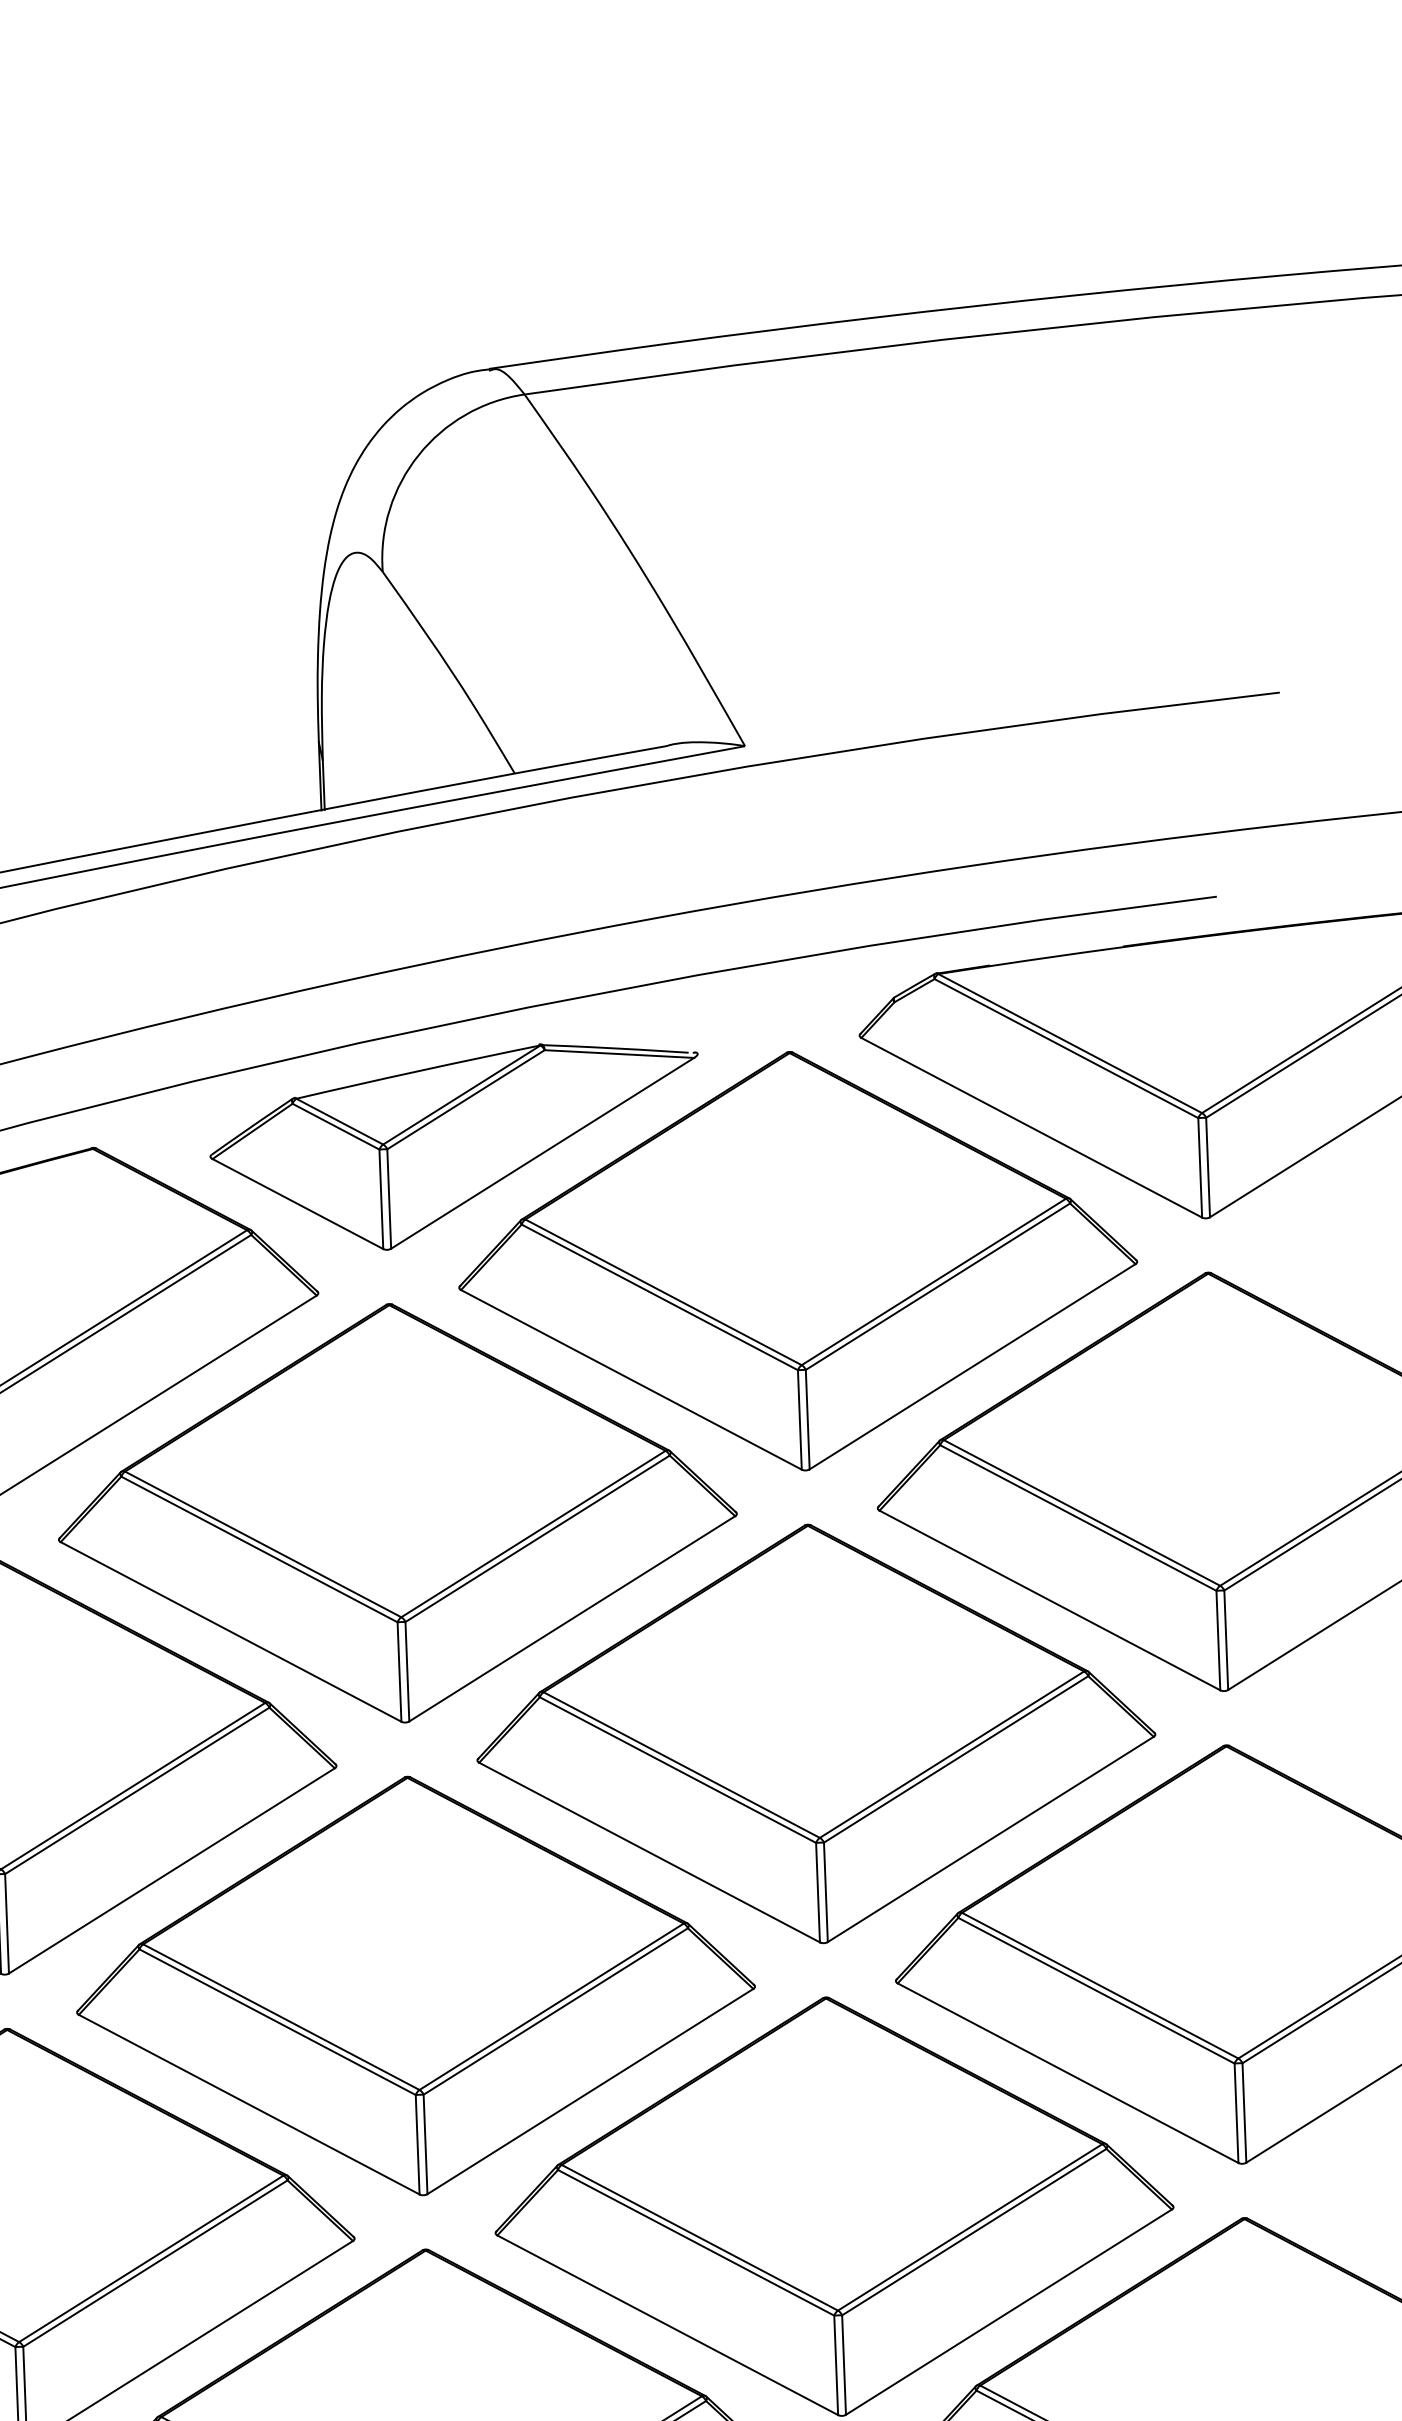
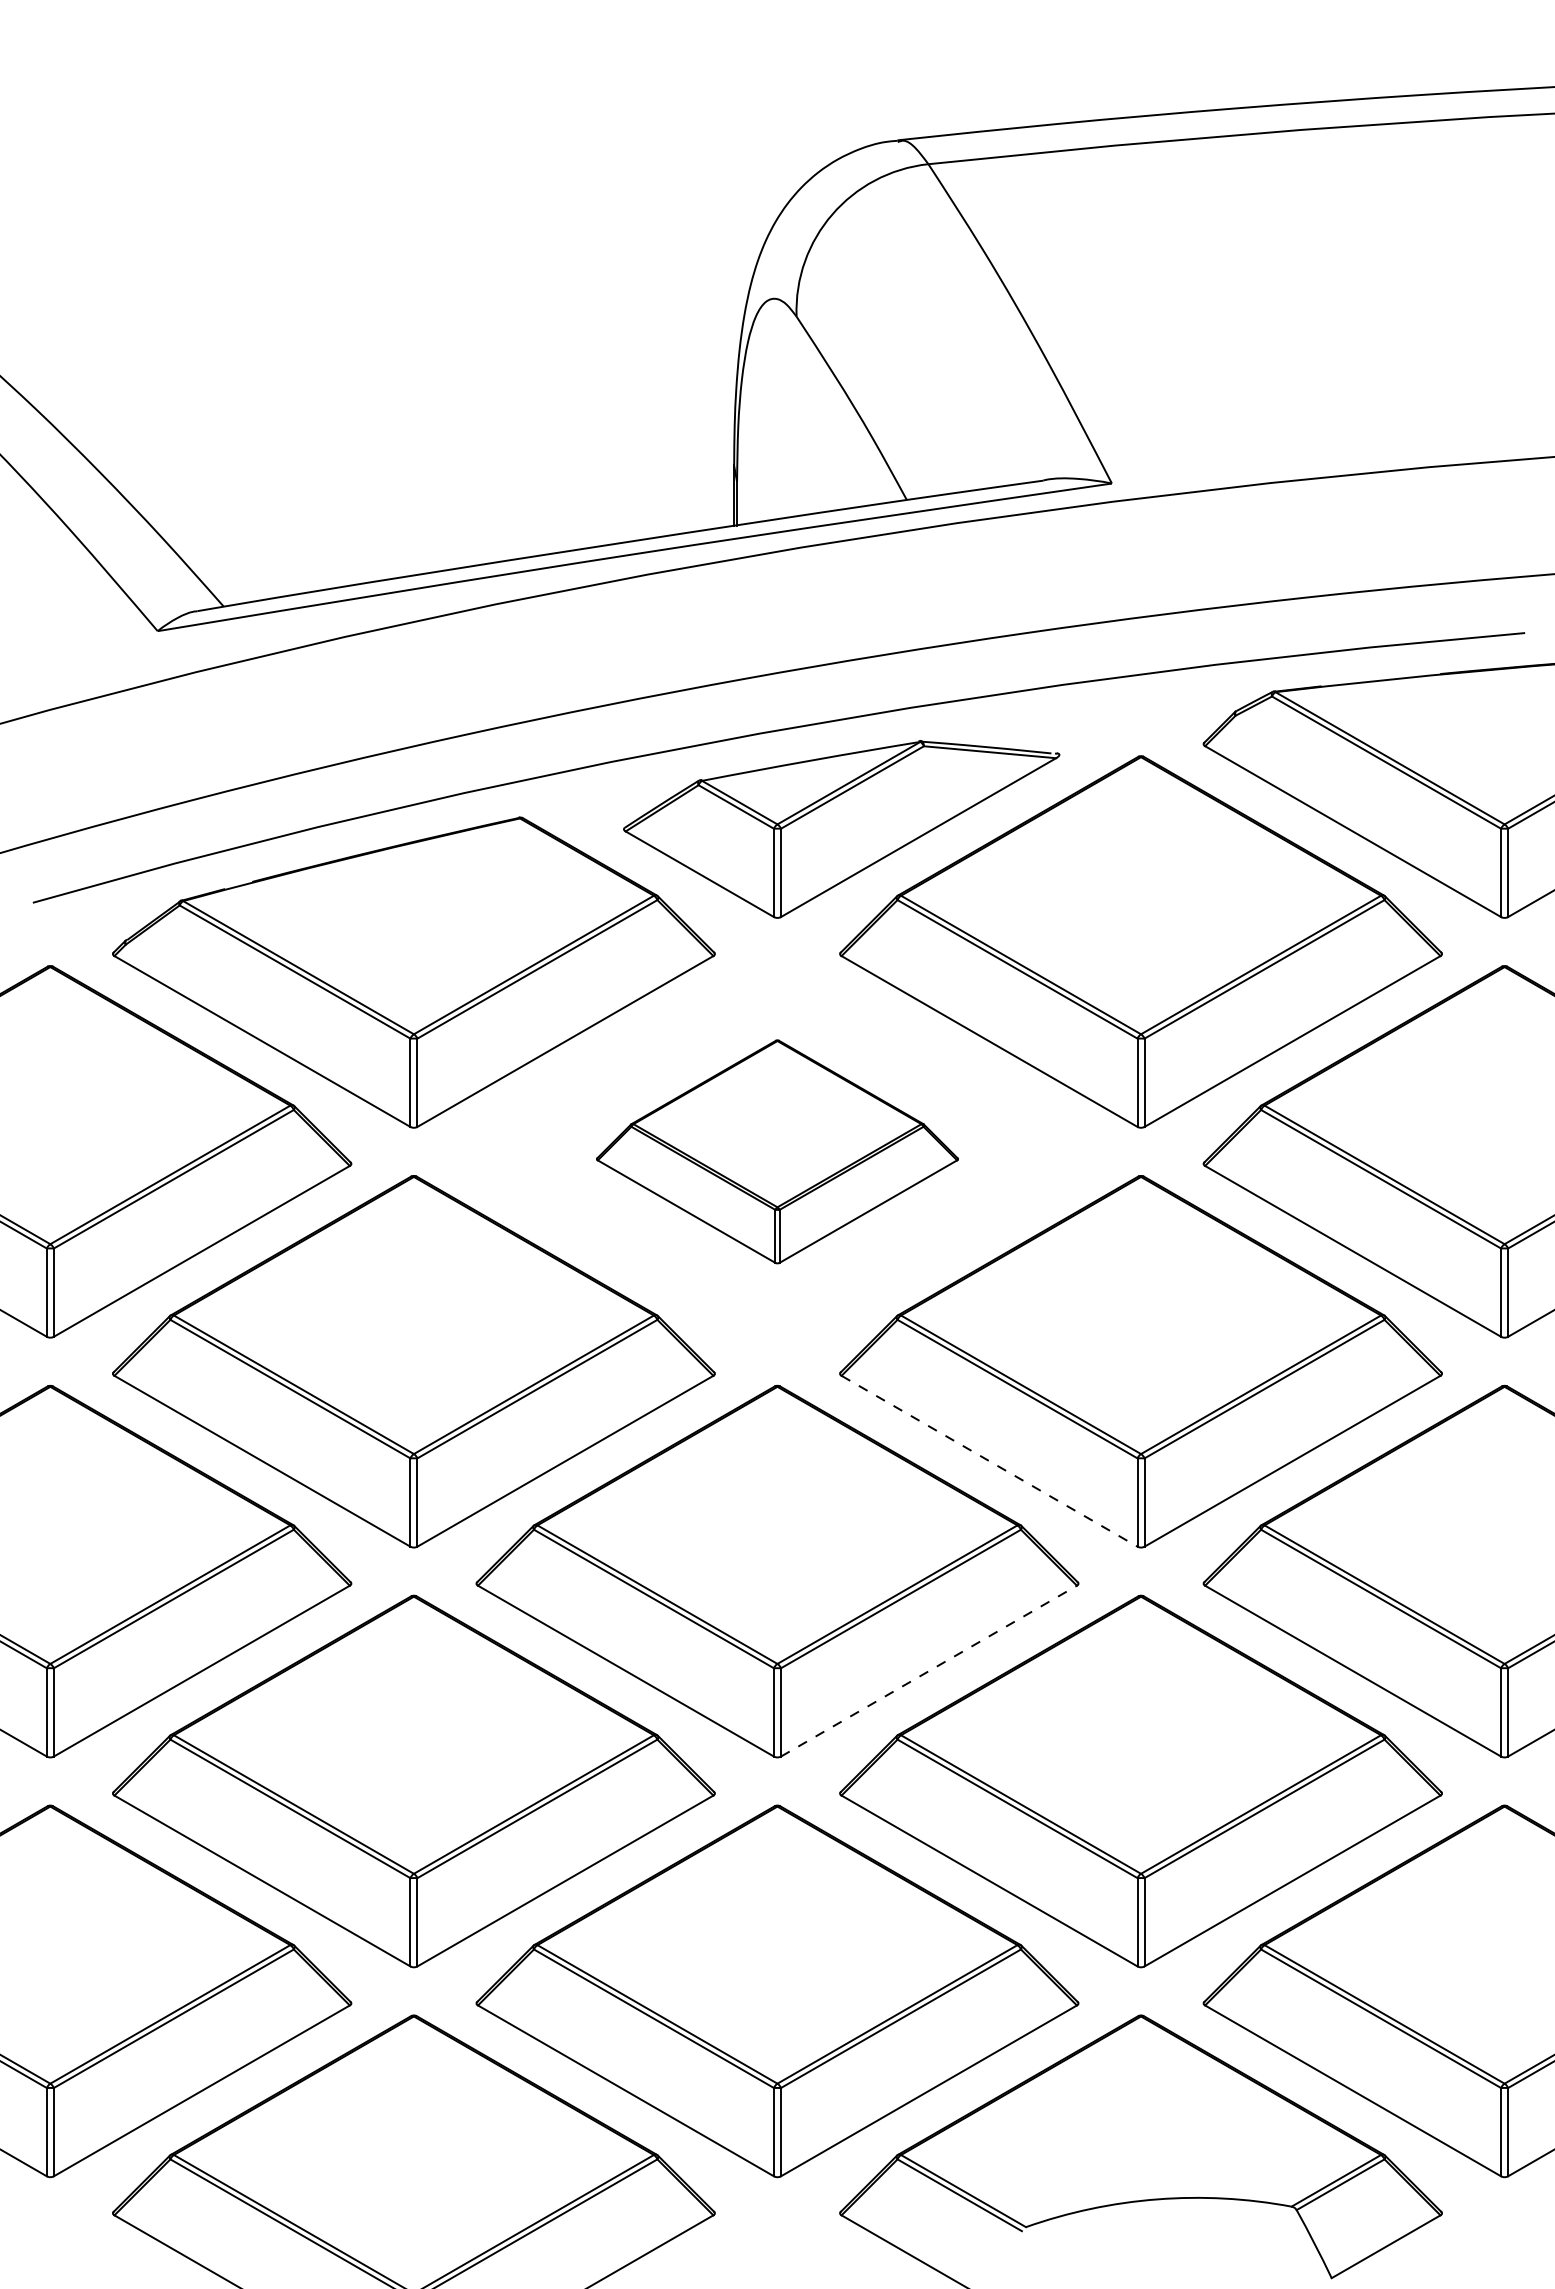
part: (397, 1512) -> (777, 1151), size x0.6
line: (649, 1852) -> (989, 1461), solid -> dashed
line: (589, 2091) -> (928, 1671), solid -> dashed

